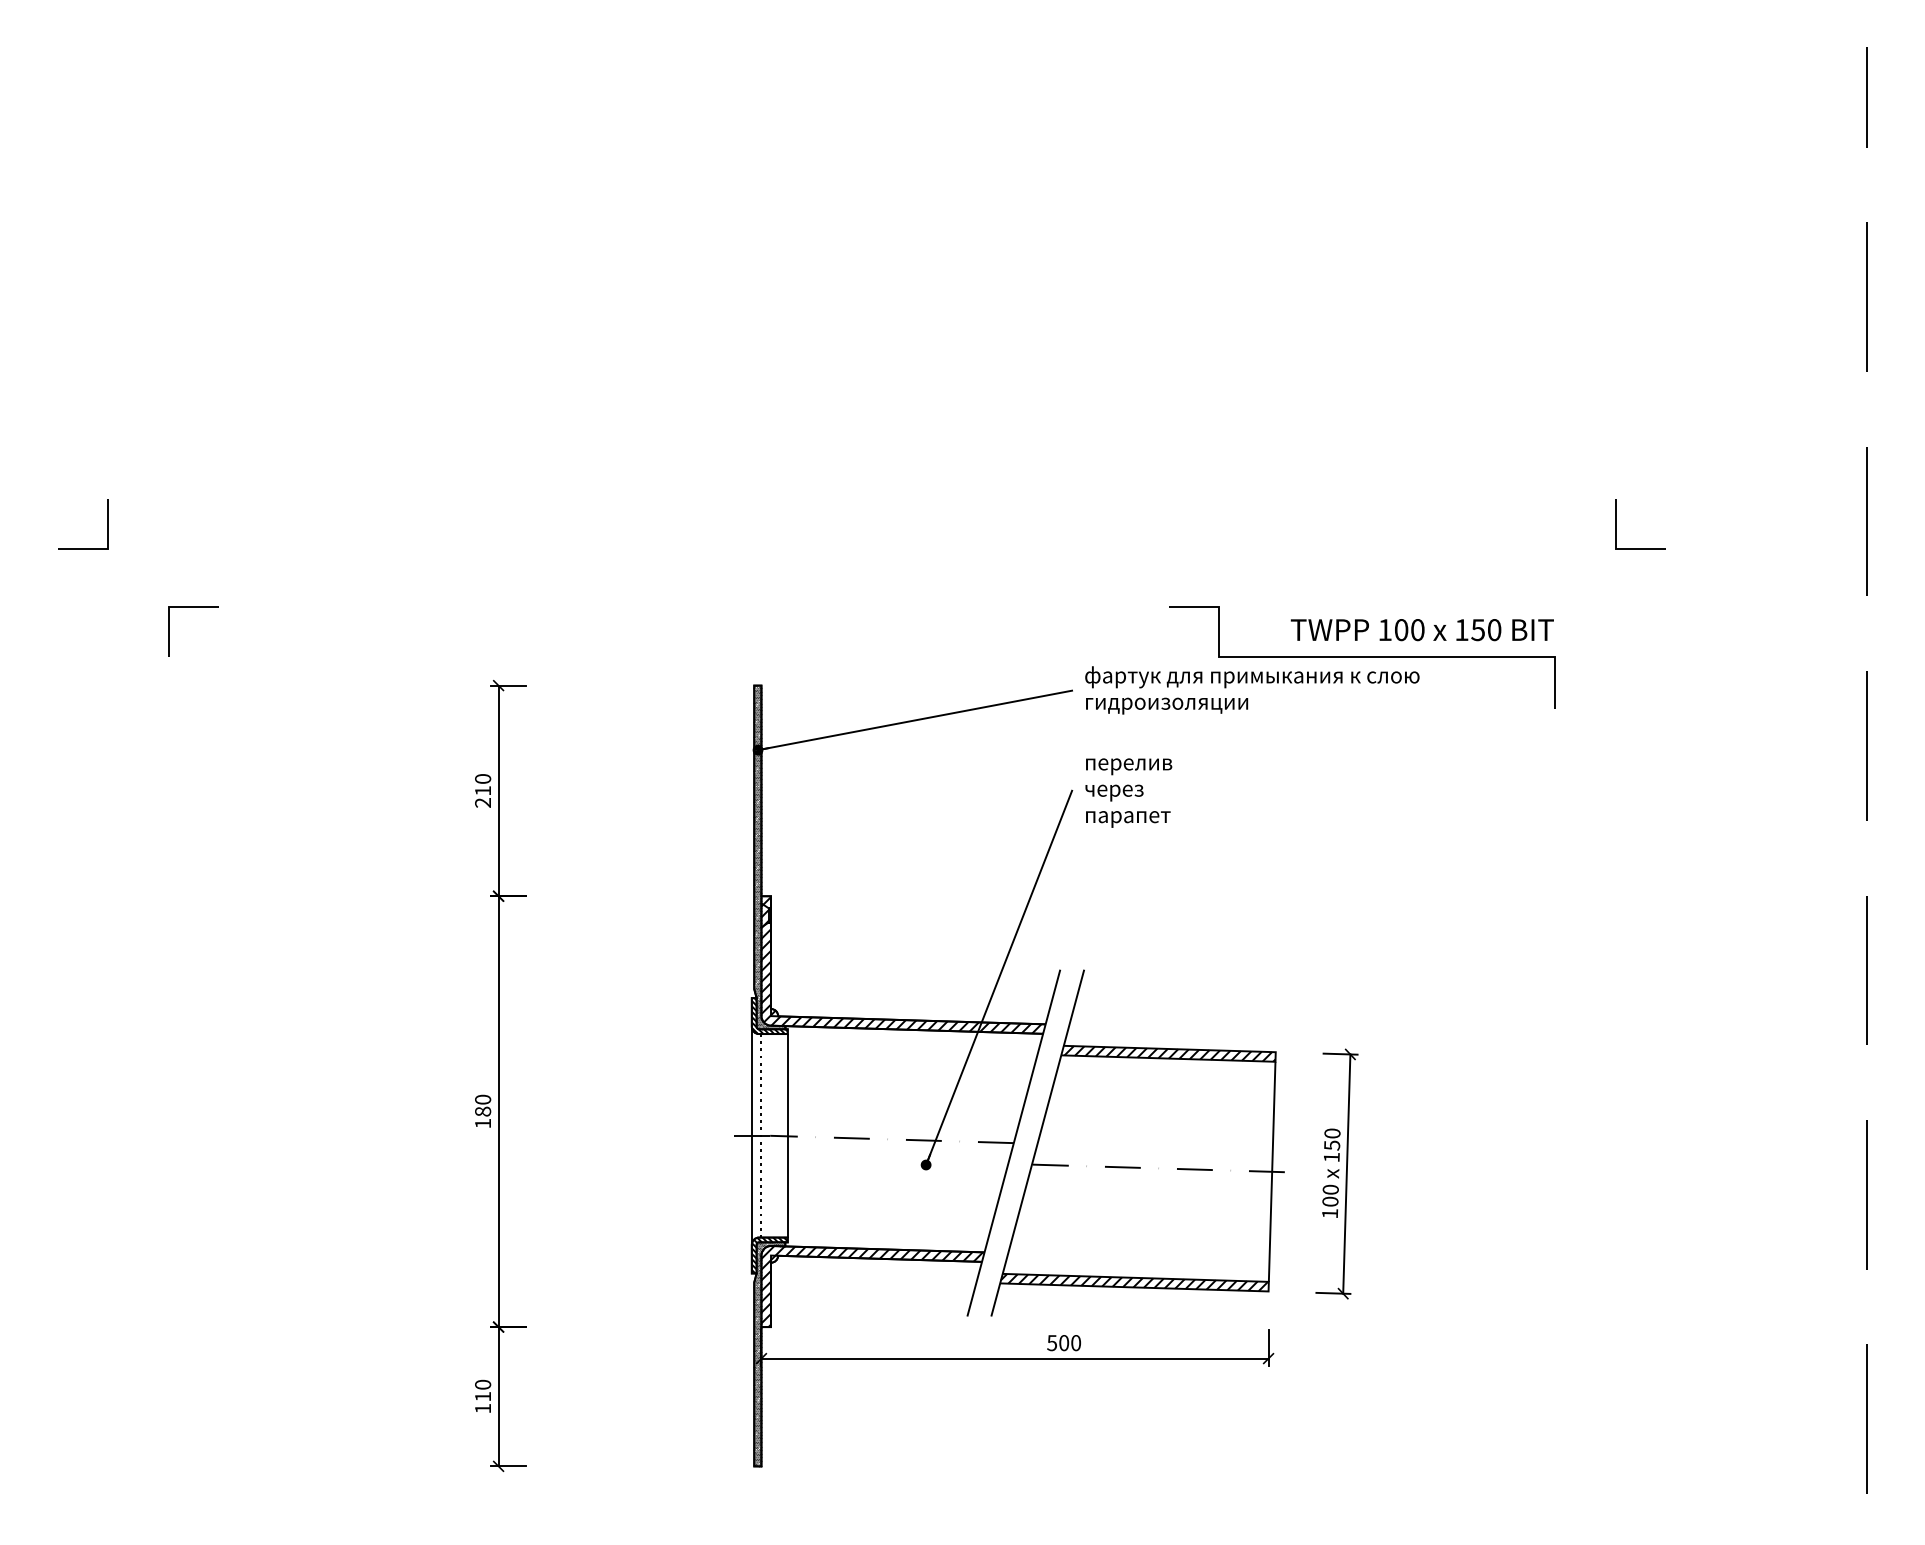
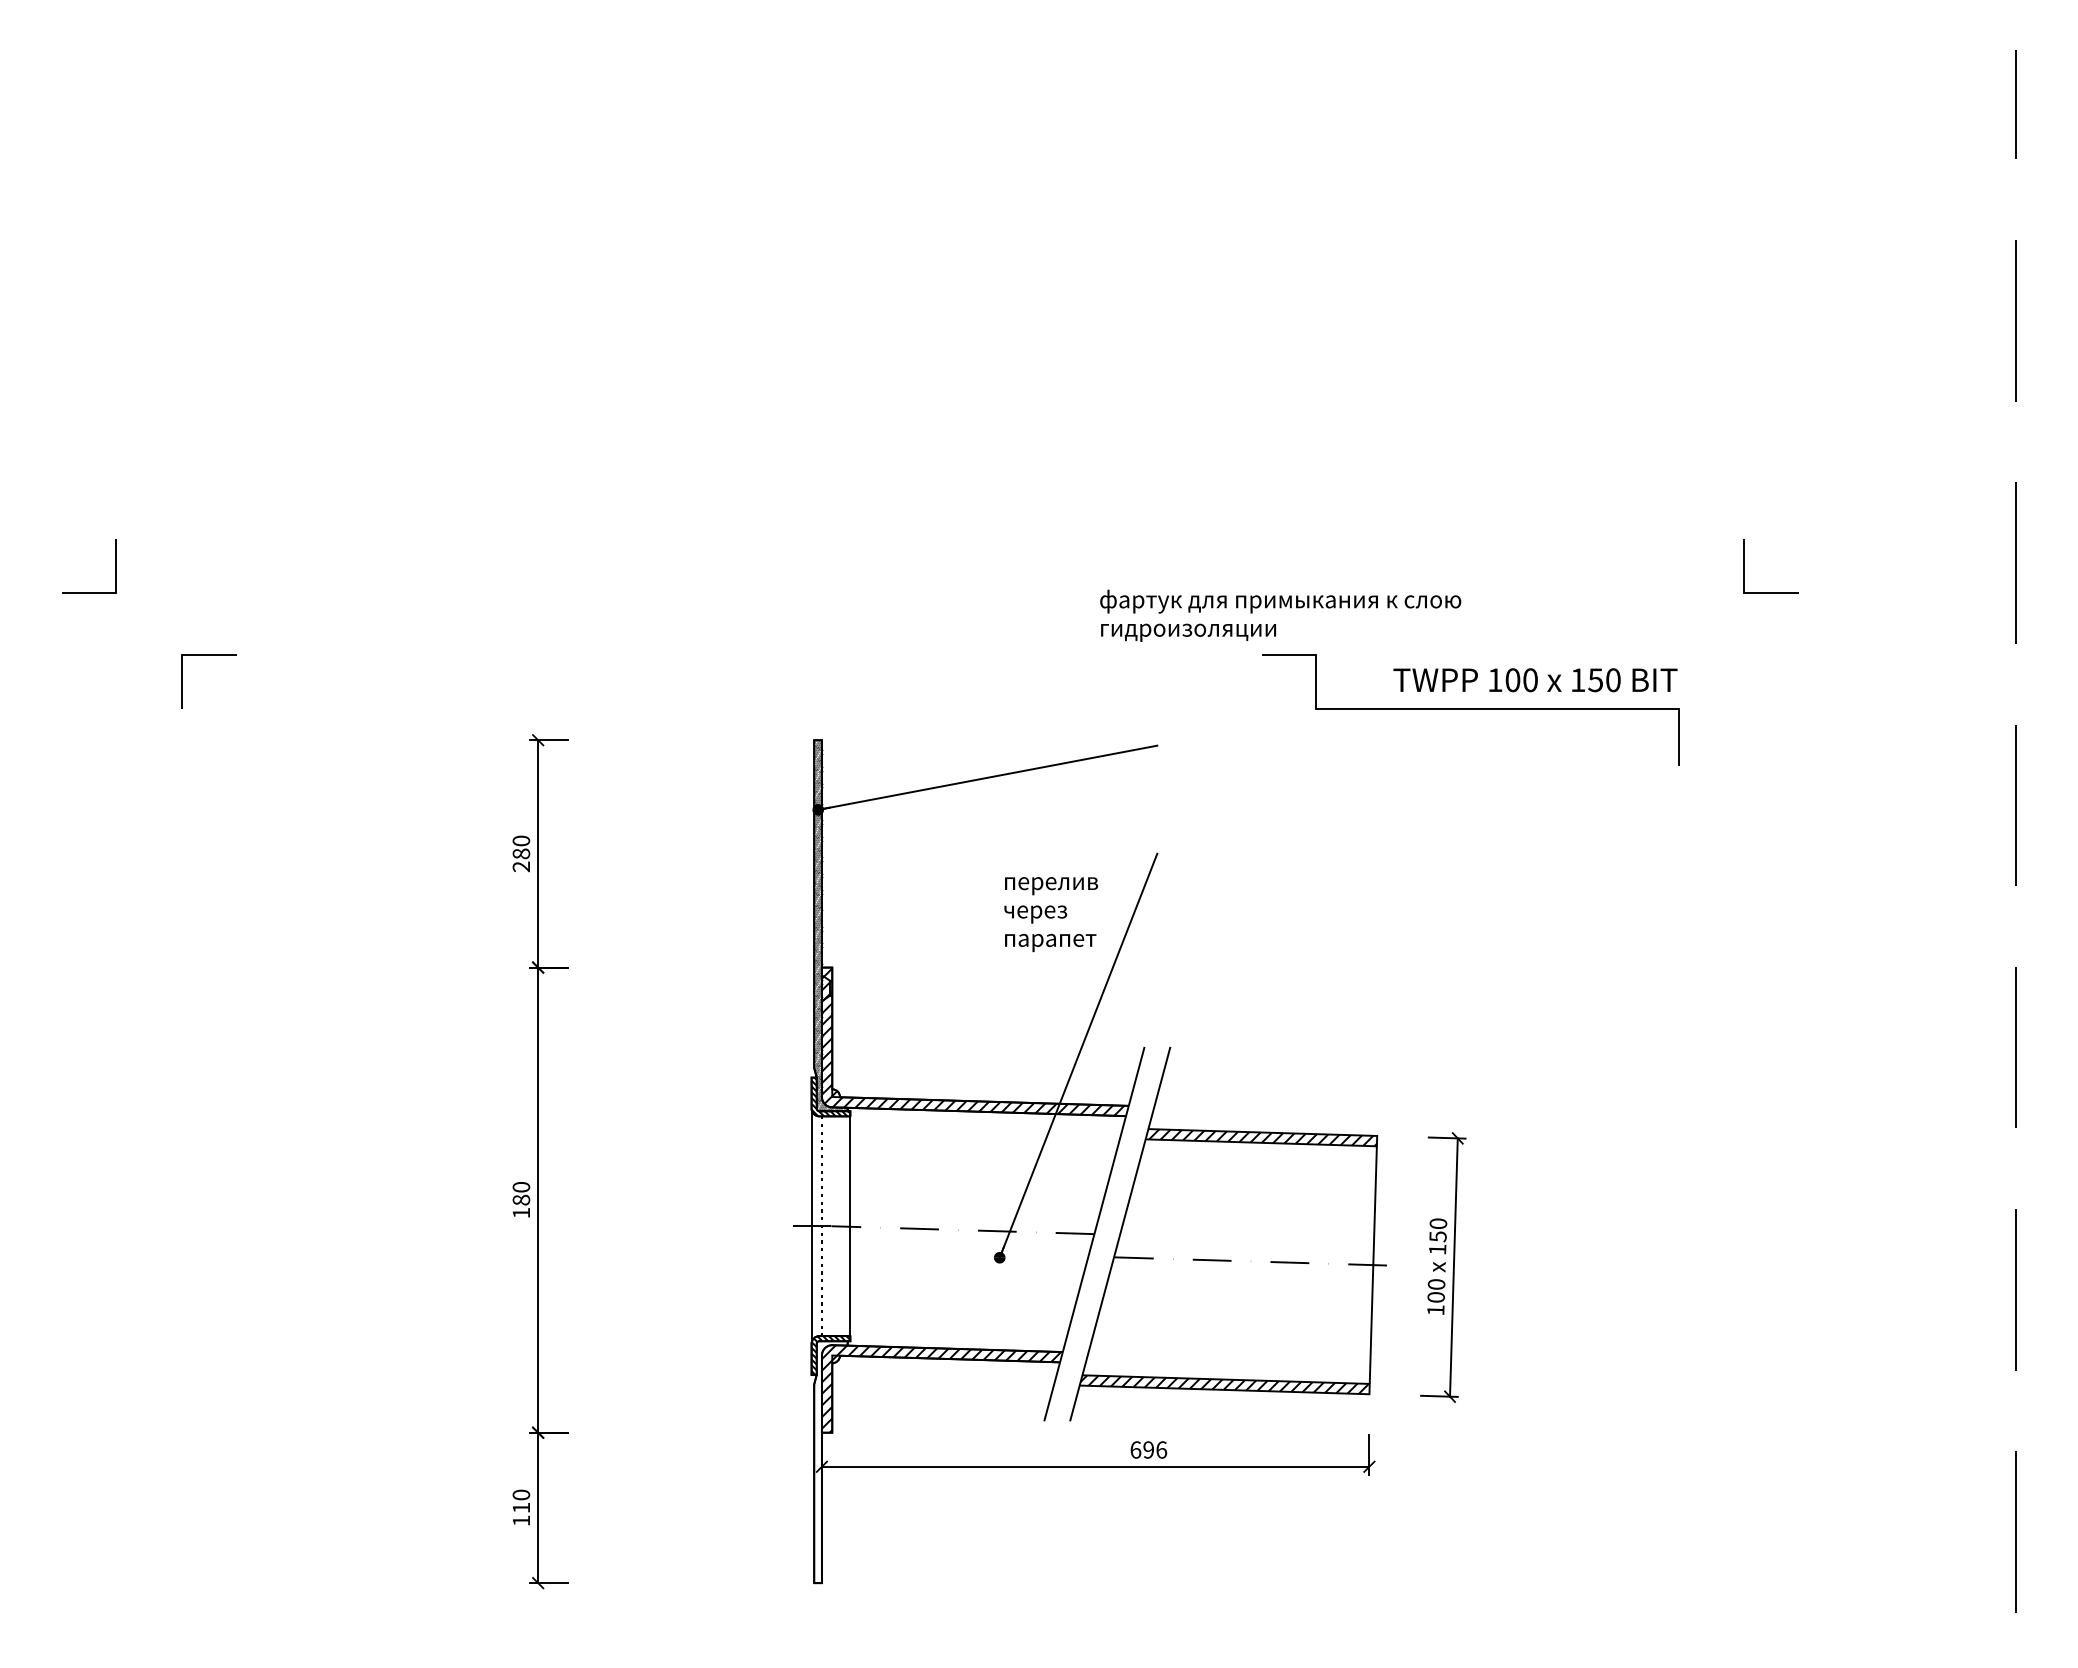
text: (1252, 690) -> (1280, 615), moved
text: (483, 790) -> (521, 853), 210 -> 280
text: (1128, 792) -> (1050, 913), moved
text: (1064, 1343) -> (1149, 1450), 500 -> 696
hatch: (769, 1353) -> (830, 1461), removed

